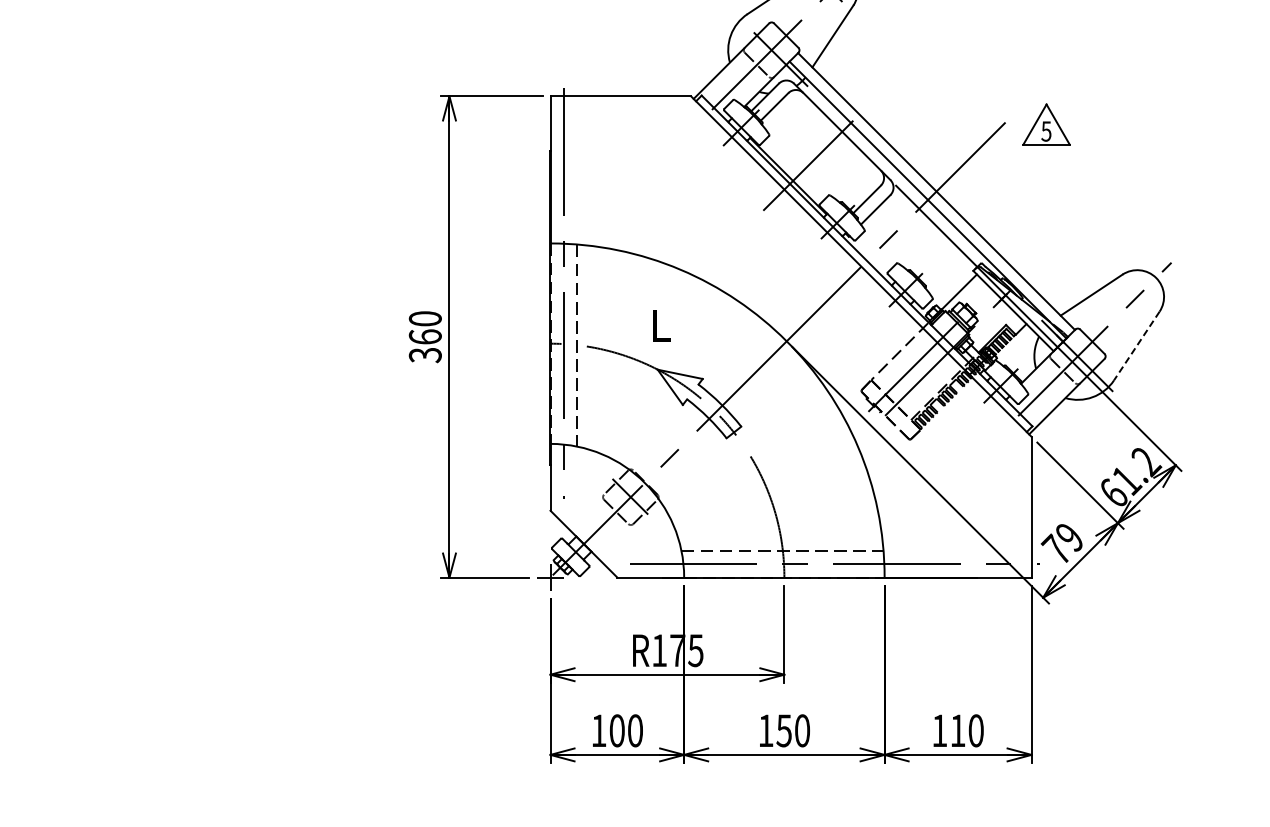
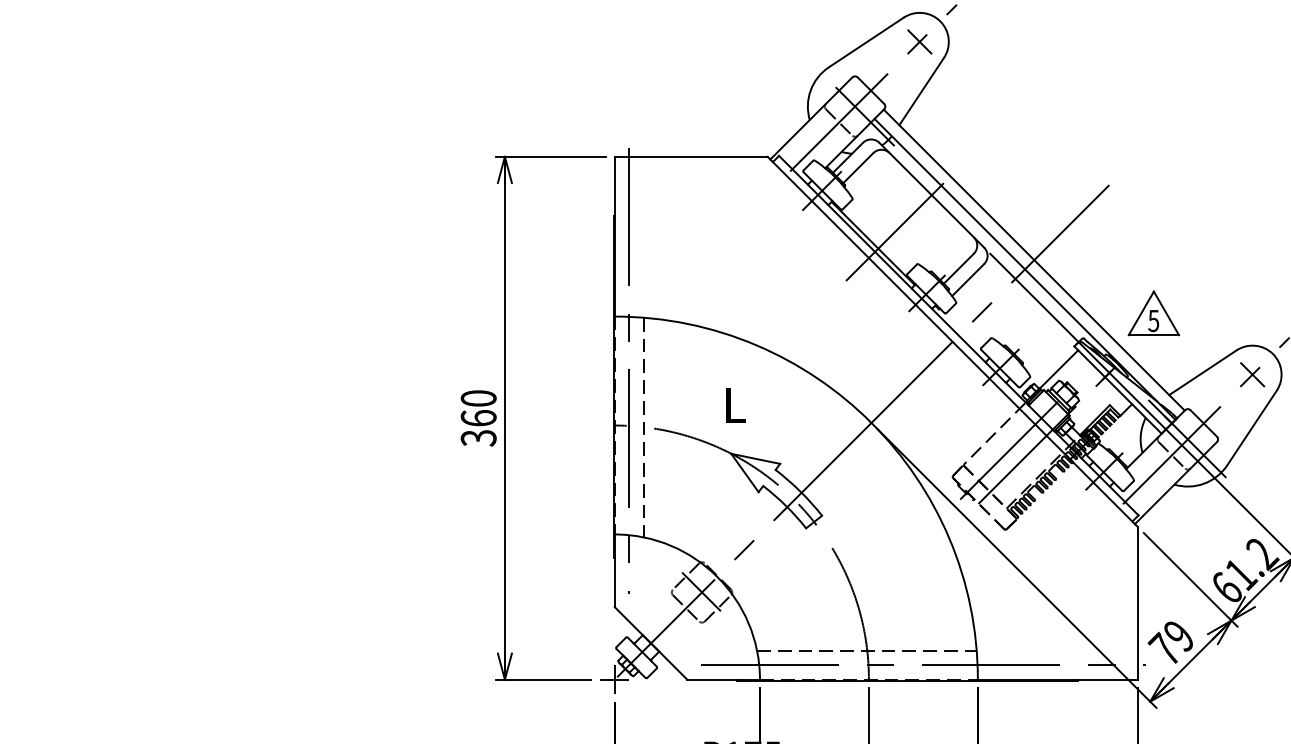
part: (1046, 124) -> (1153, 313), moved
line: (1137, 296) -> (1252, 374), added
line: (1136, 346) -> (1251, 428), dashed -> solid

